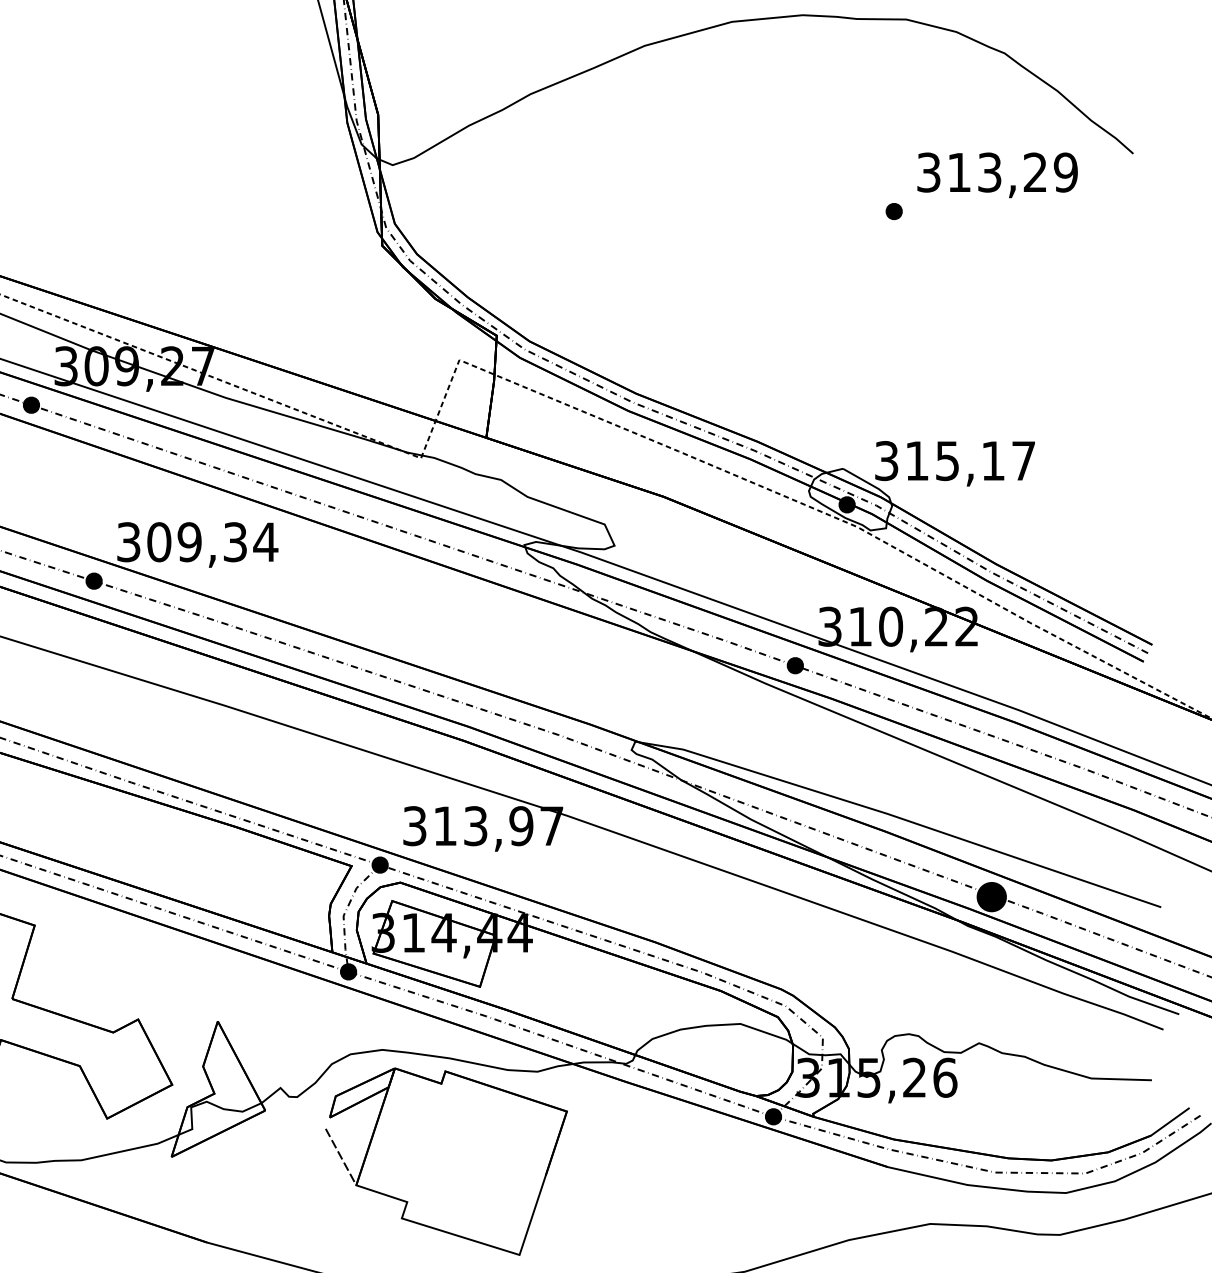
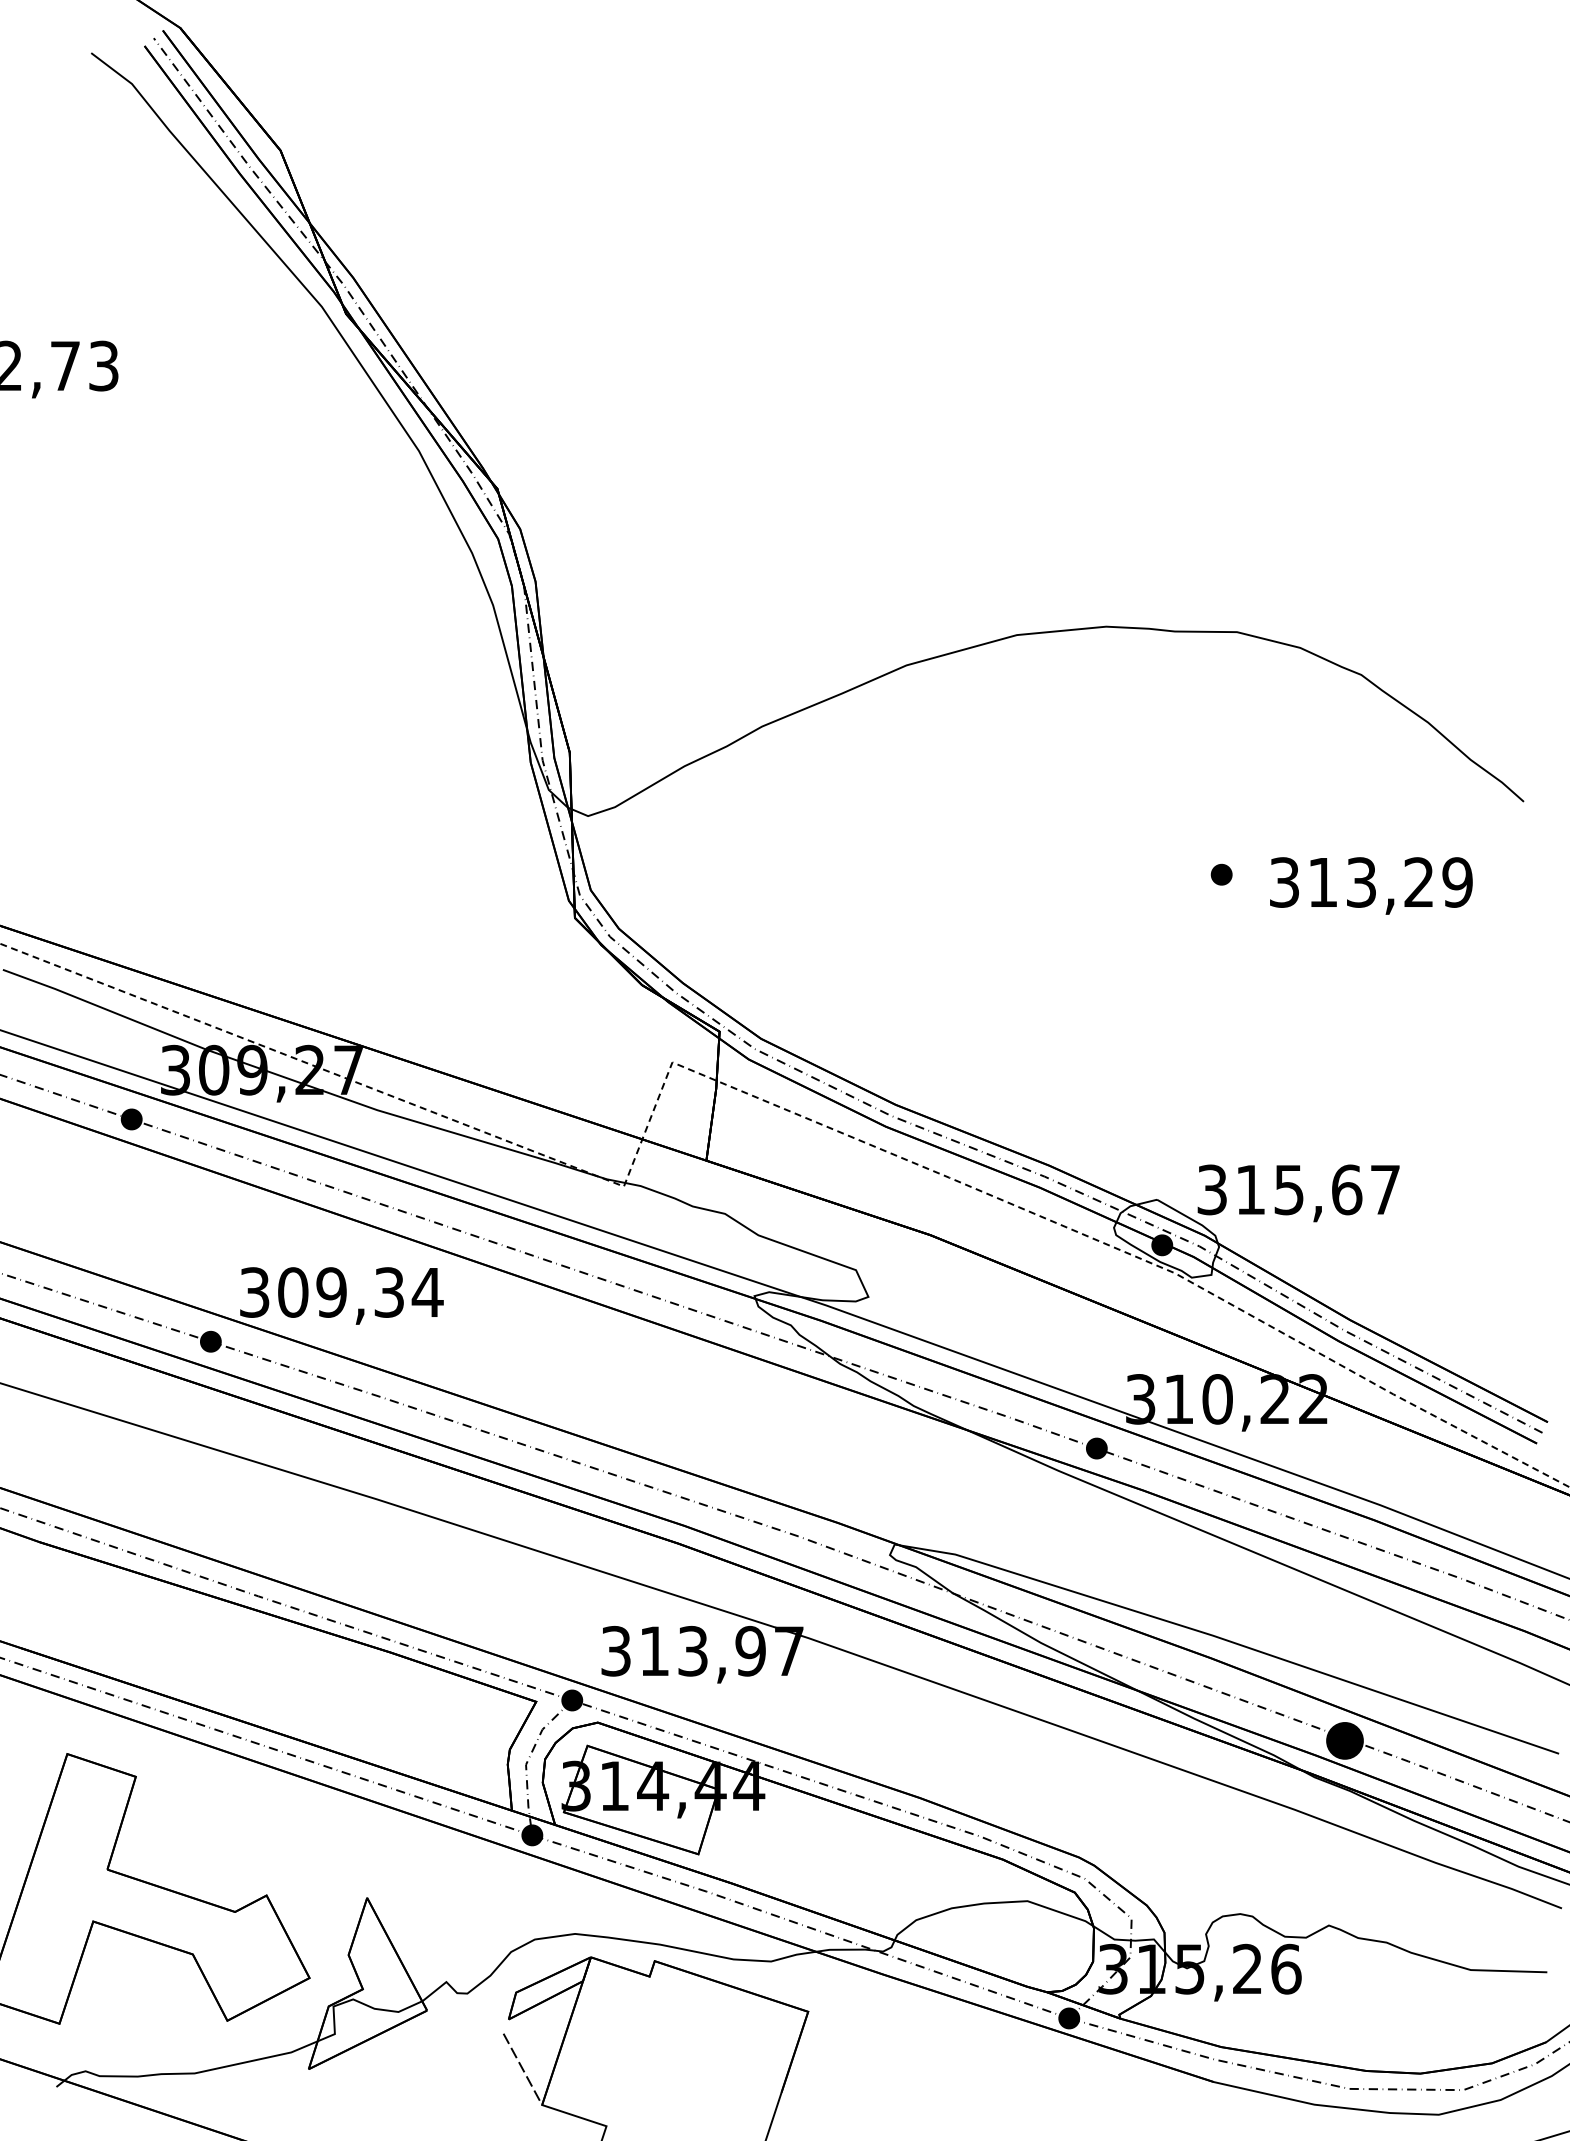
text: (997, 174) -> (1371, 885), moved
text: (993, 460) -> (1347, 1189), 315,17 -> 315,67

